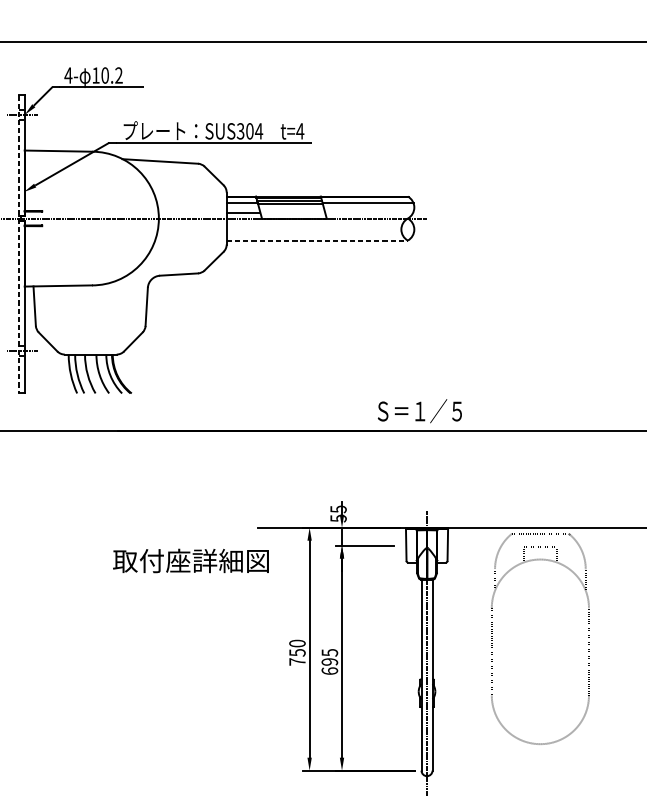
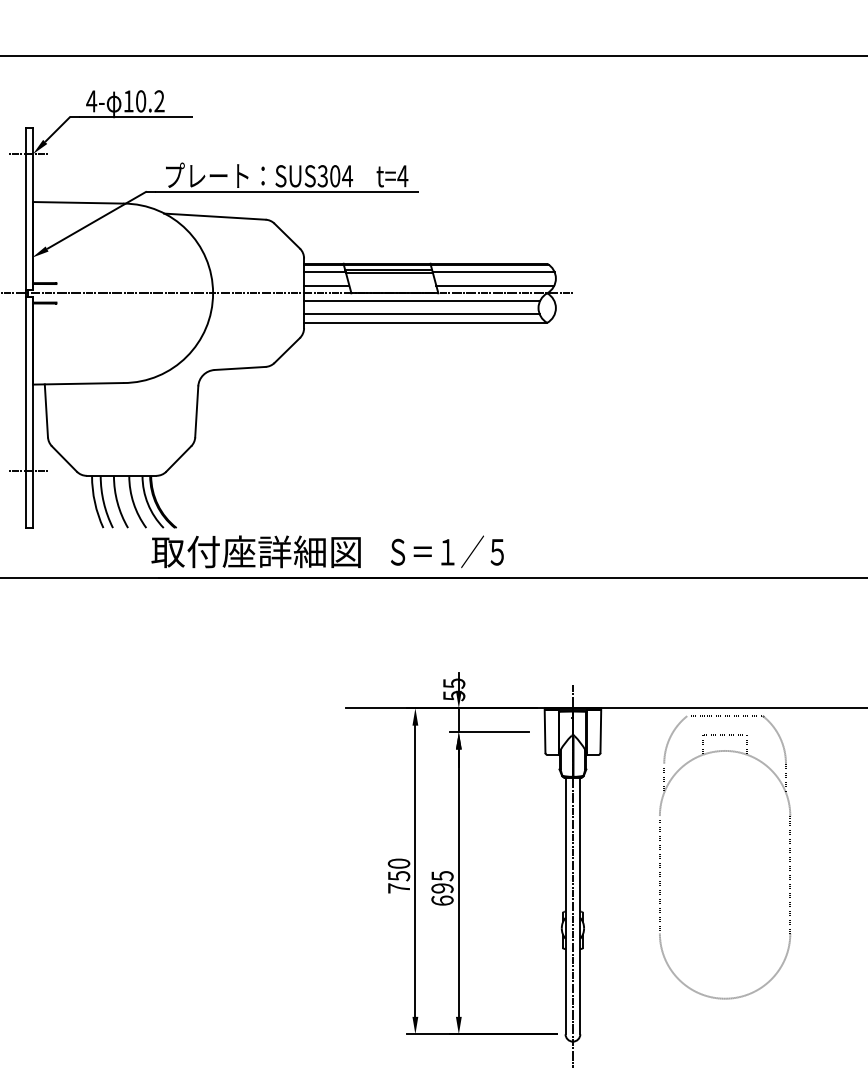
line: (369, 212) -> (495, 285), added
line: (314, 223) -> (422, 300), added
line: (314, 234) -> (421, 314), added
line: (317, 240) -> (425, 322), dashed -> solid
line: (19, 244) -> (25, 328), dashed -> solid
text: (419, 410) -> (447, 551), moved
text: (190, 560) -> (255, 551), moved

